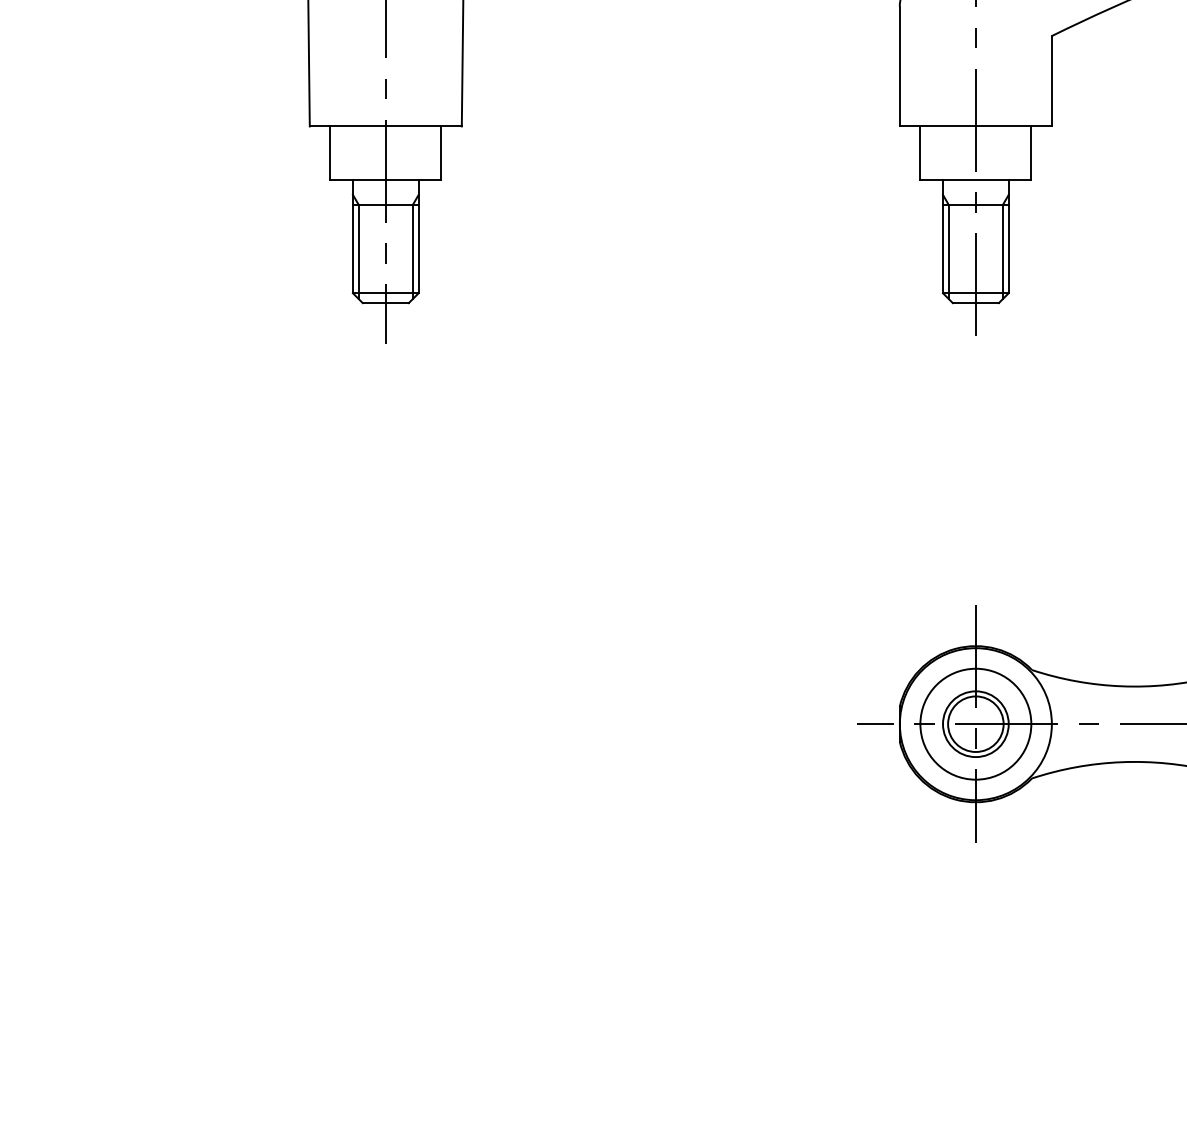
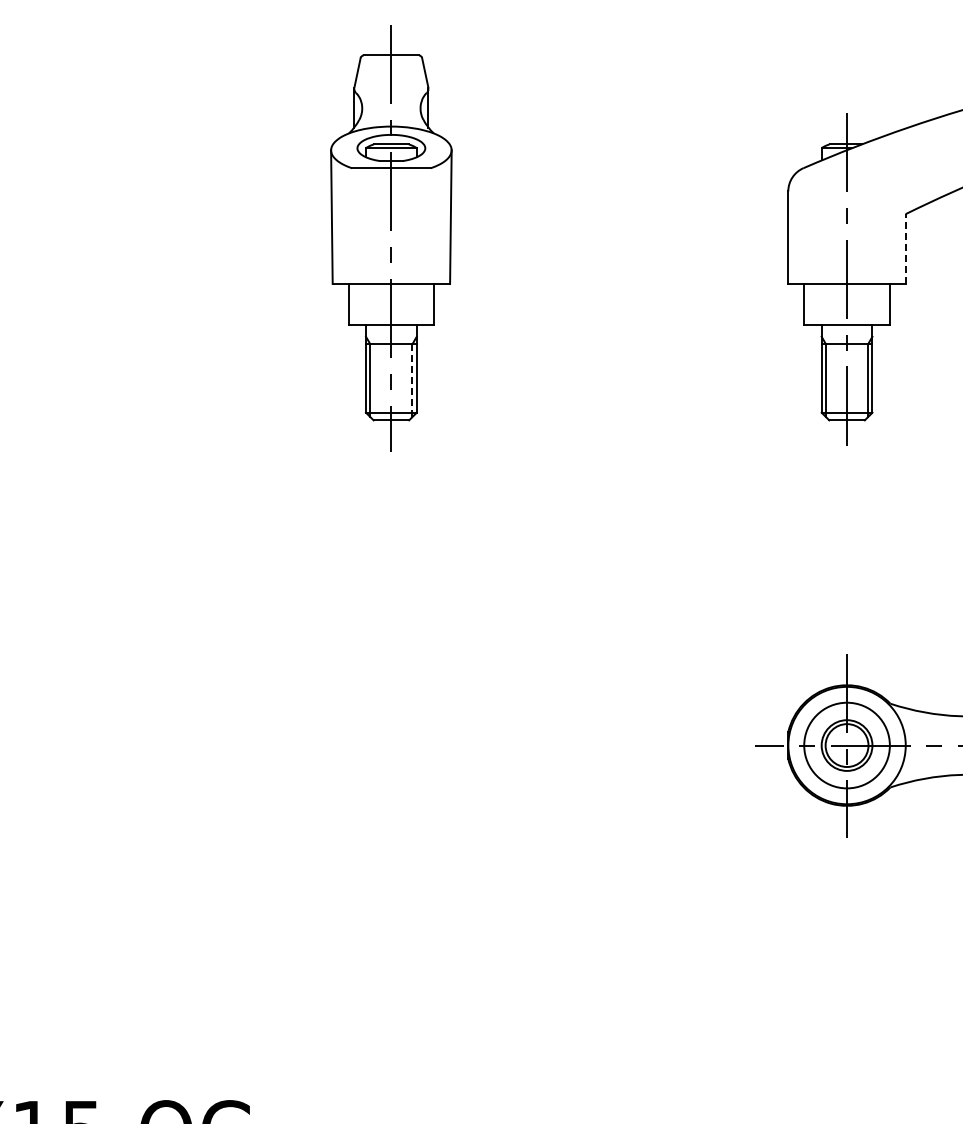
line: (1051, 81) -> (905, 249), solid -> dashed
line: (413, 252) -> (412, 381), solid -> dashed

